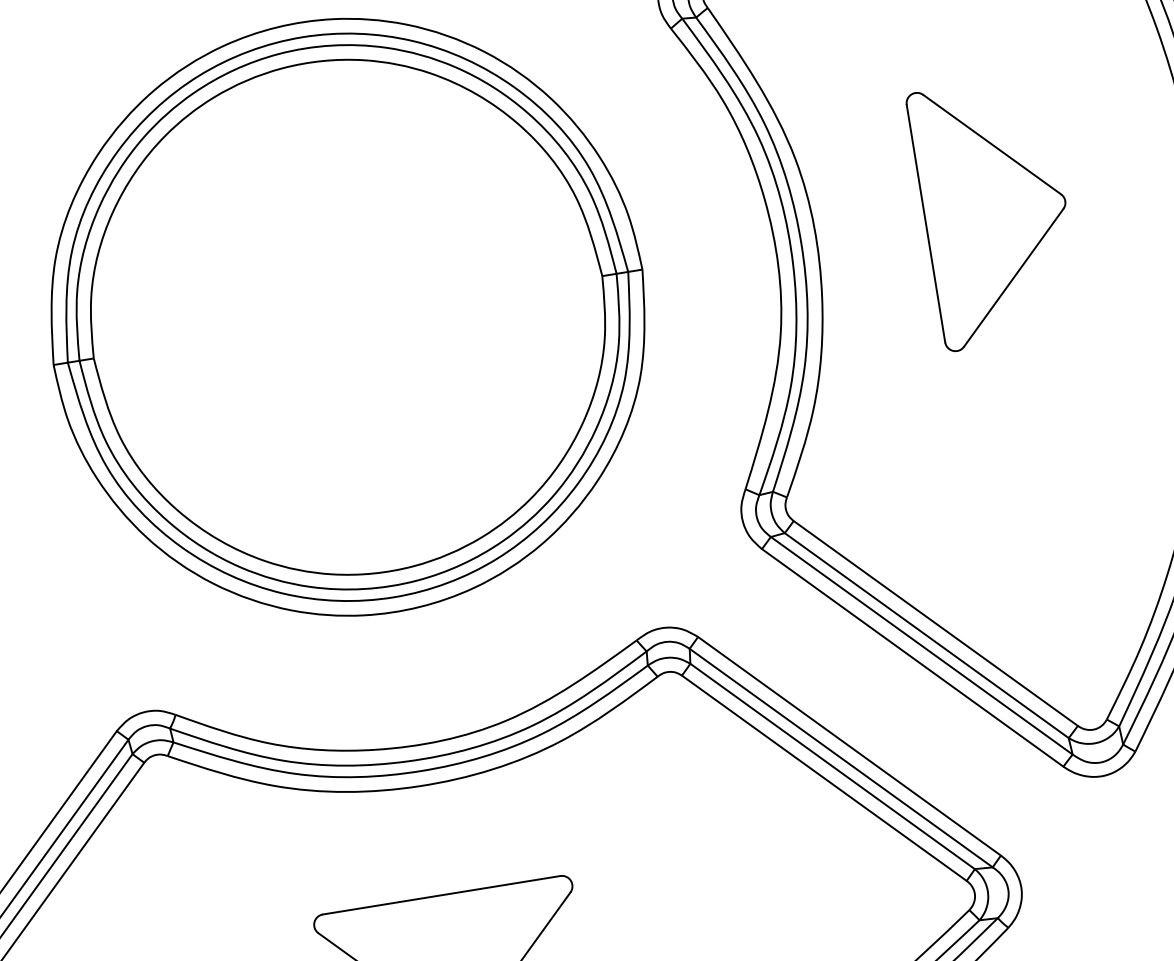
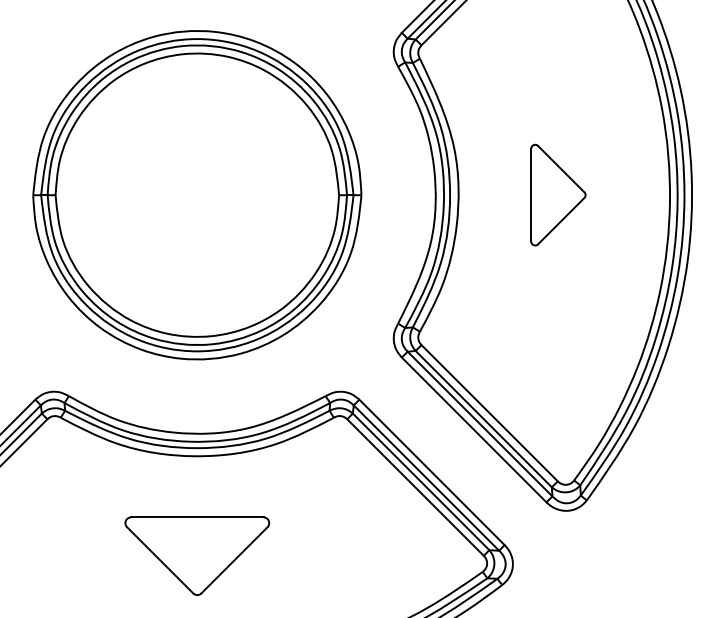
part: (995, 211) -> (558, 194), size x0.7

